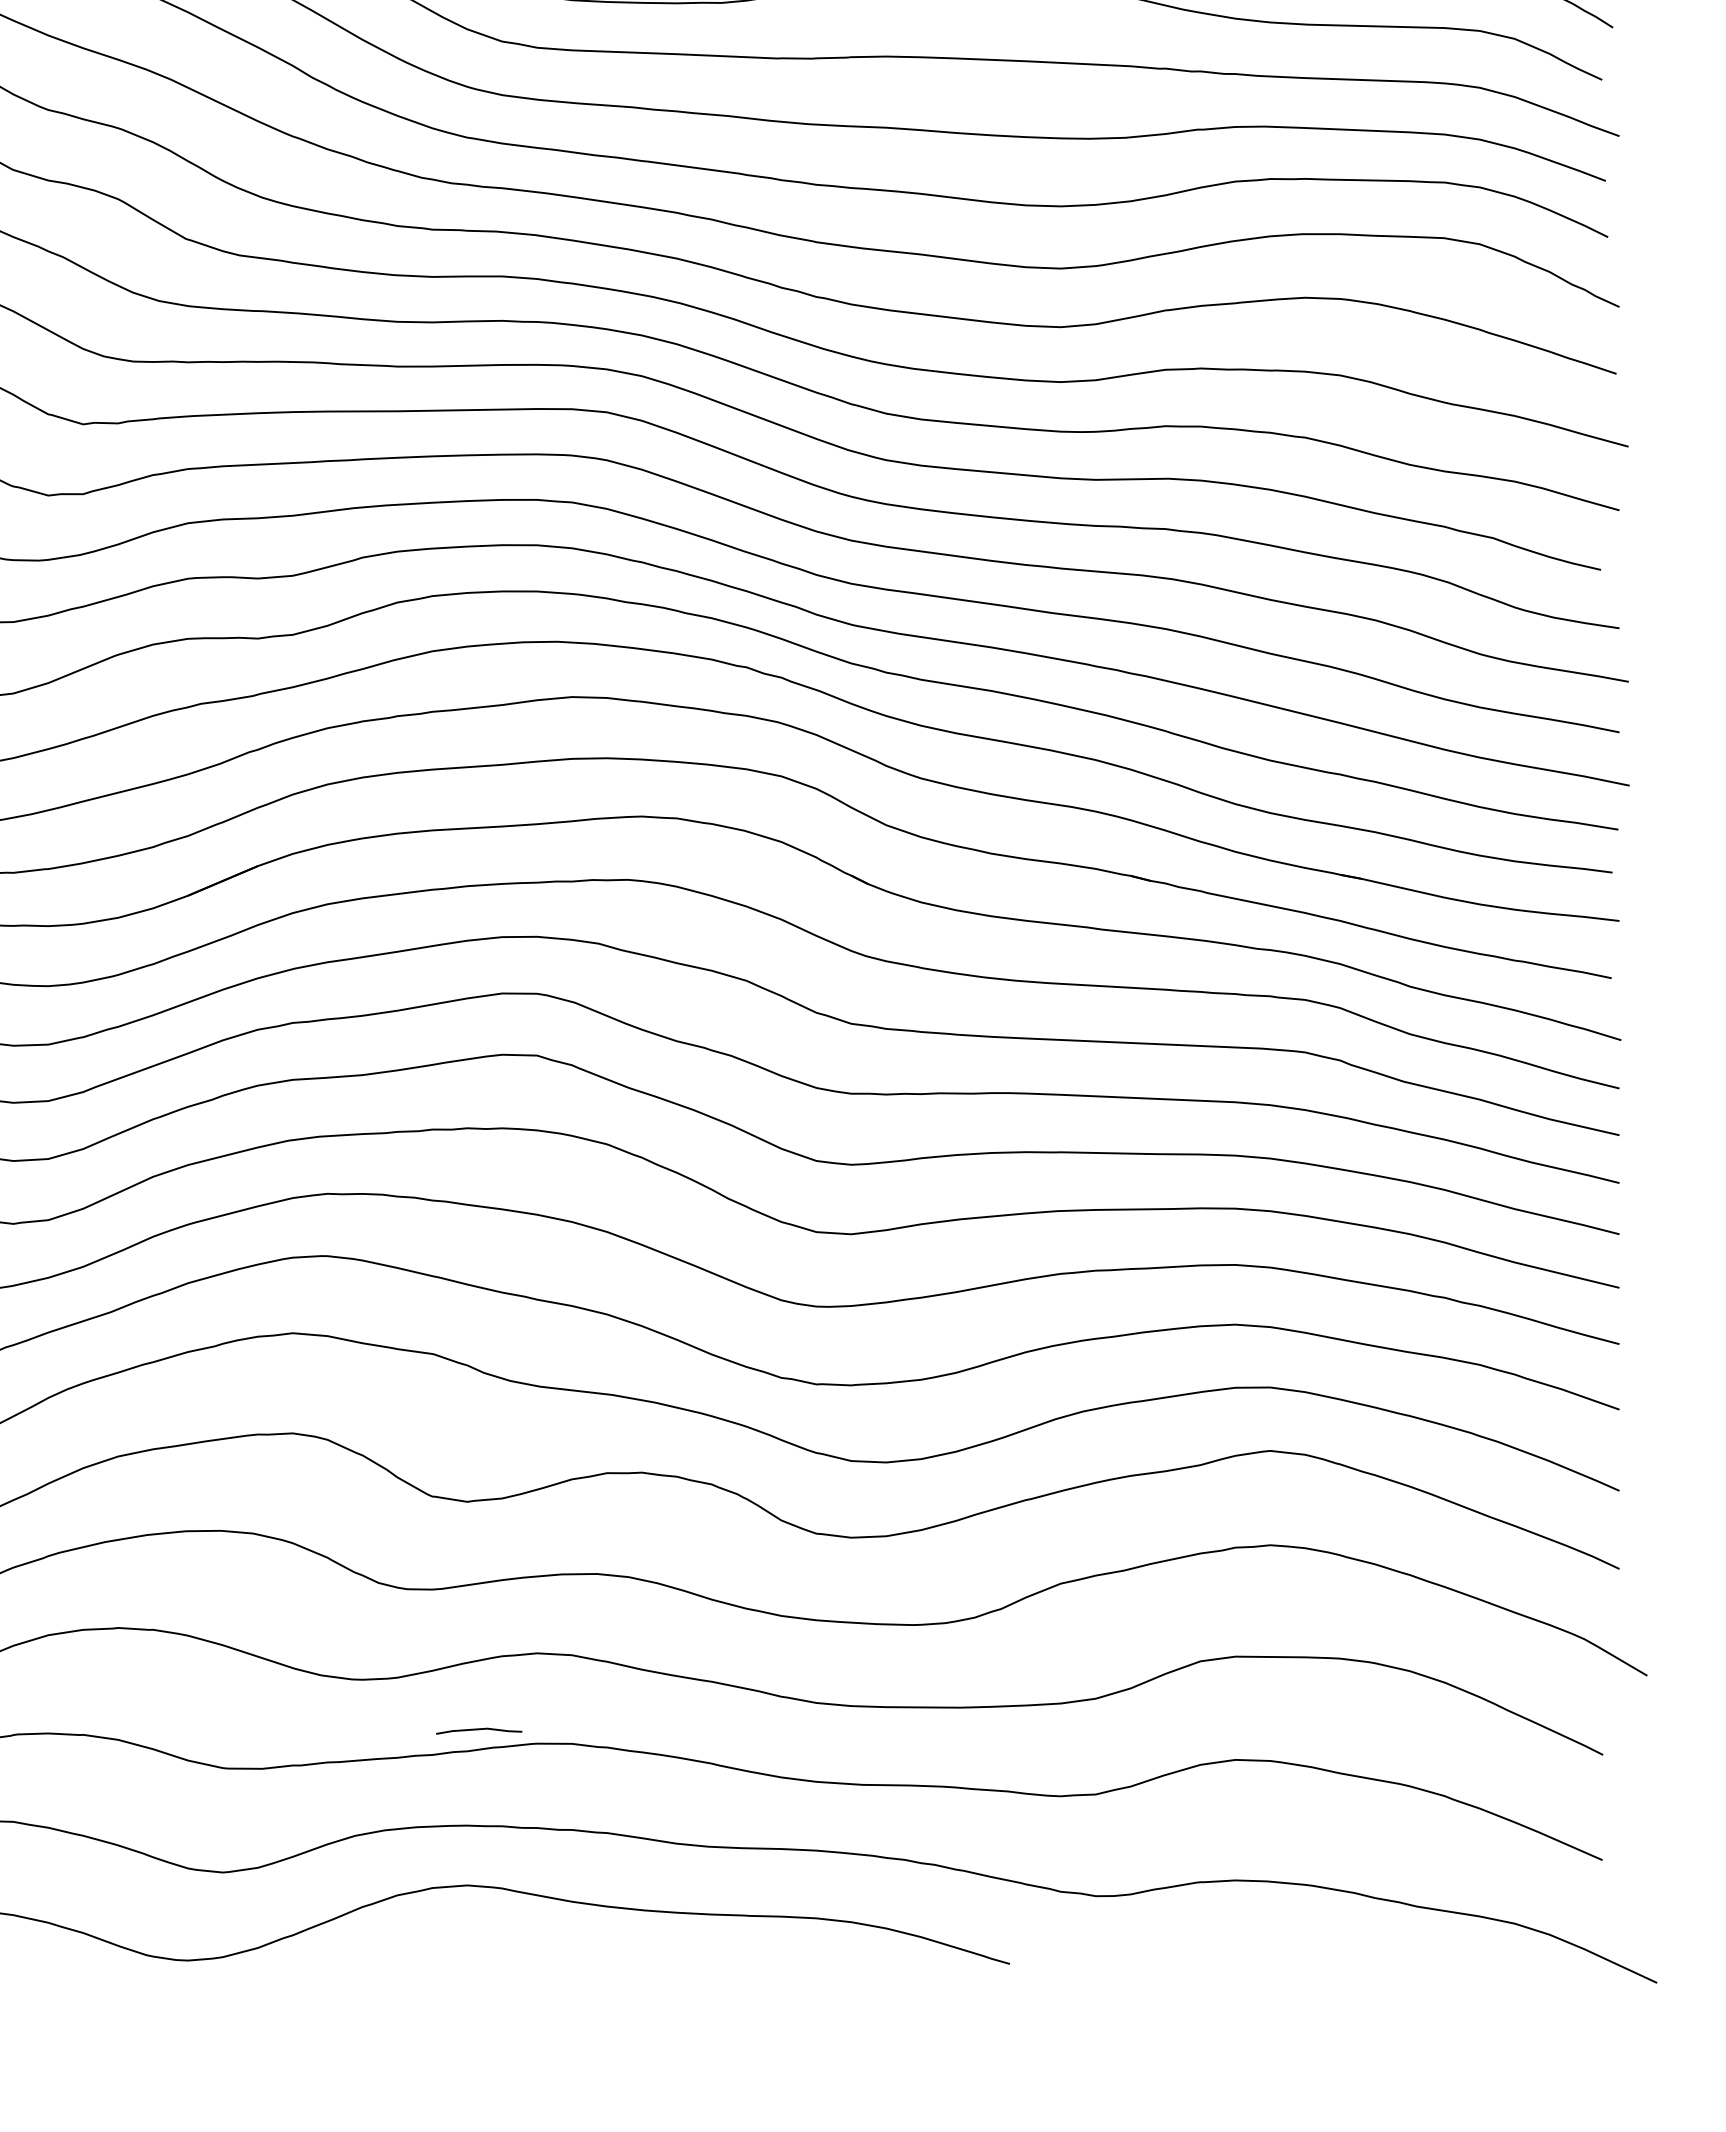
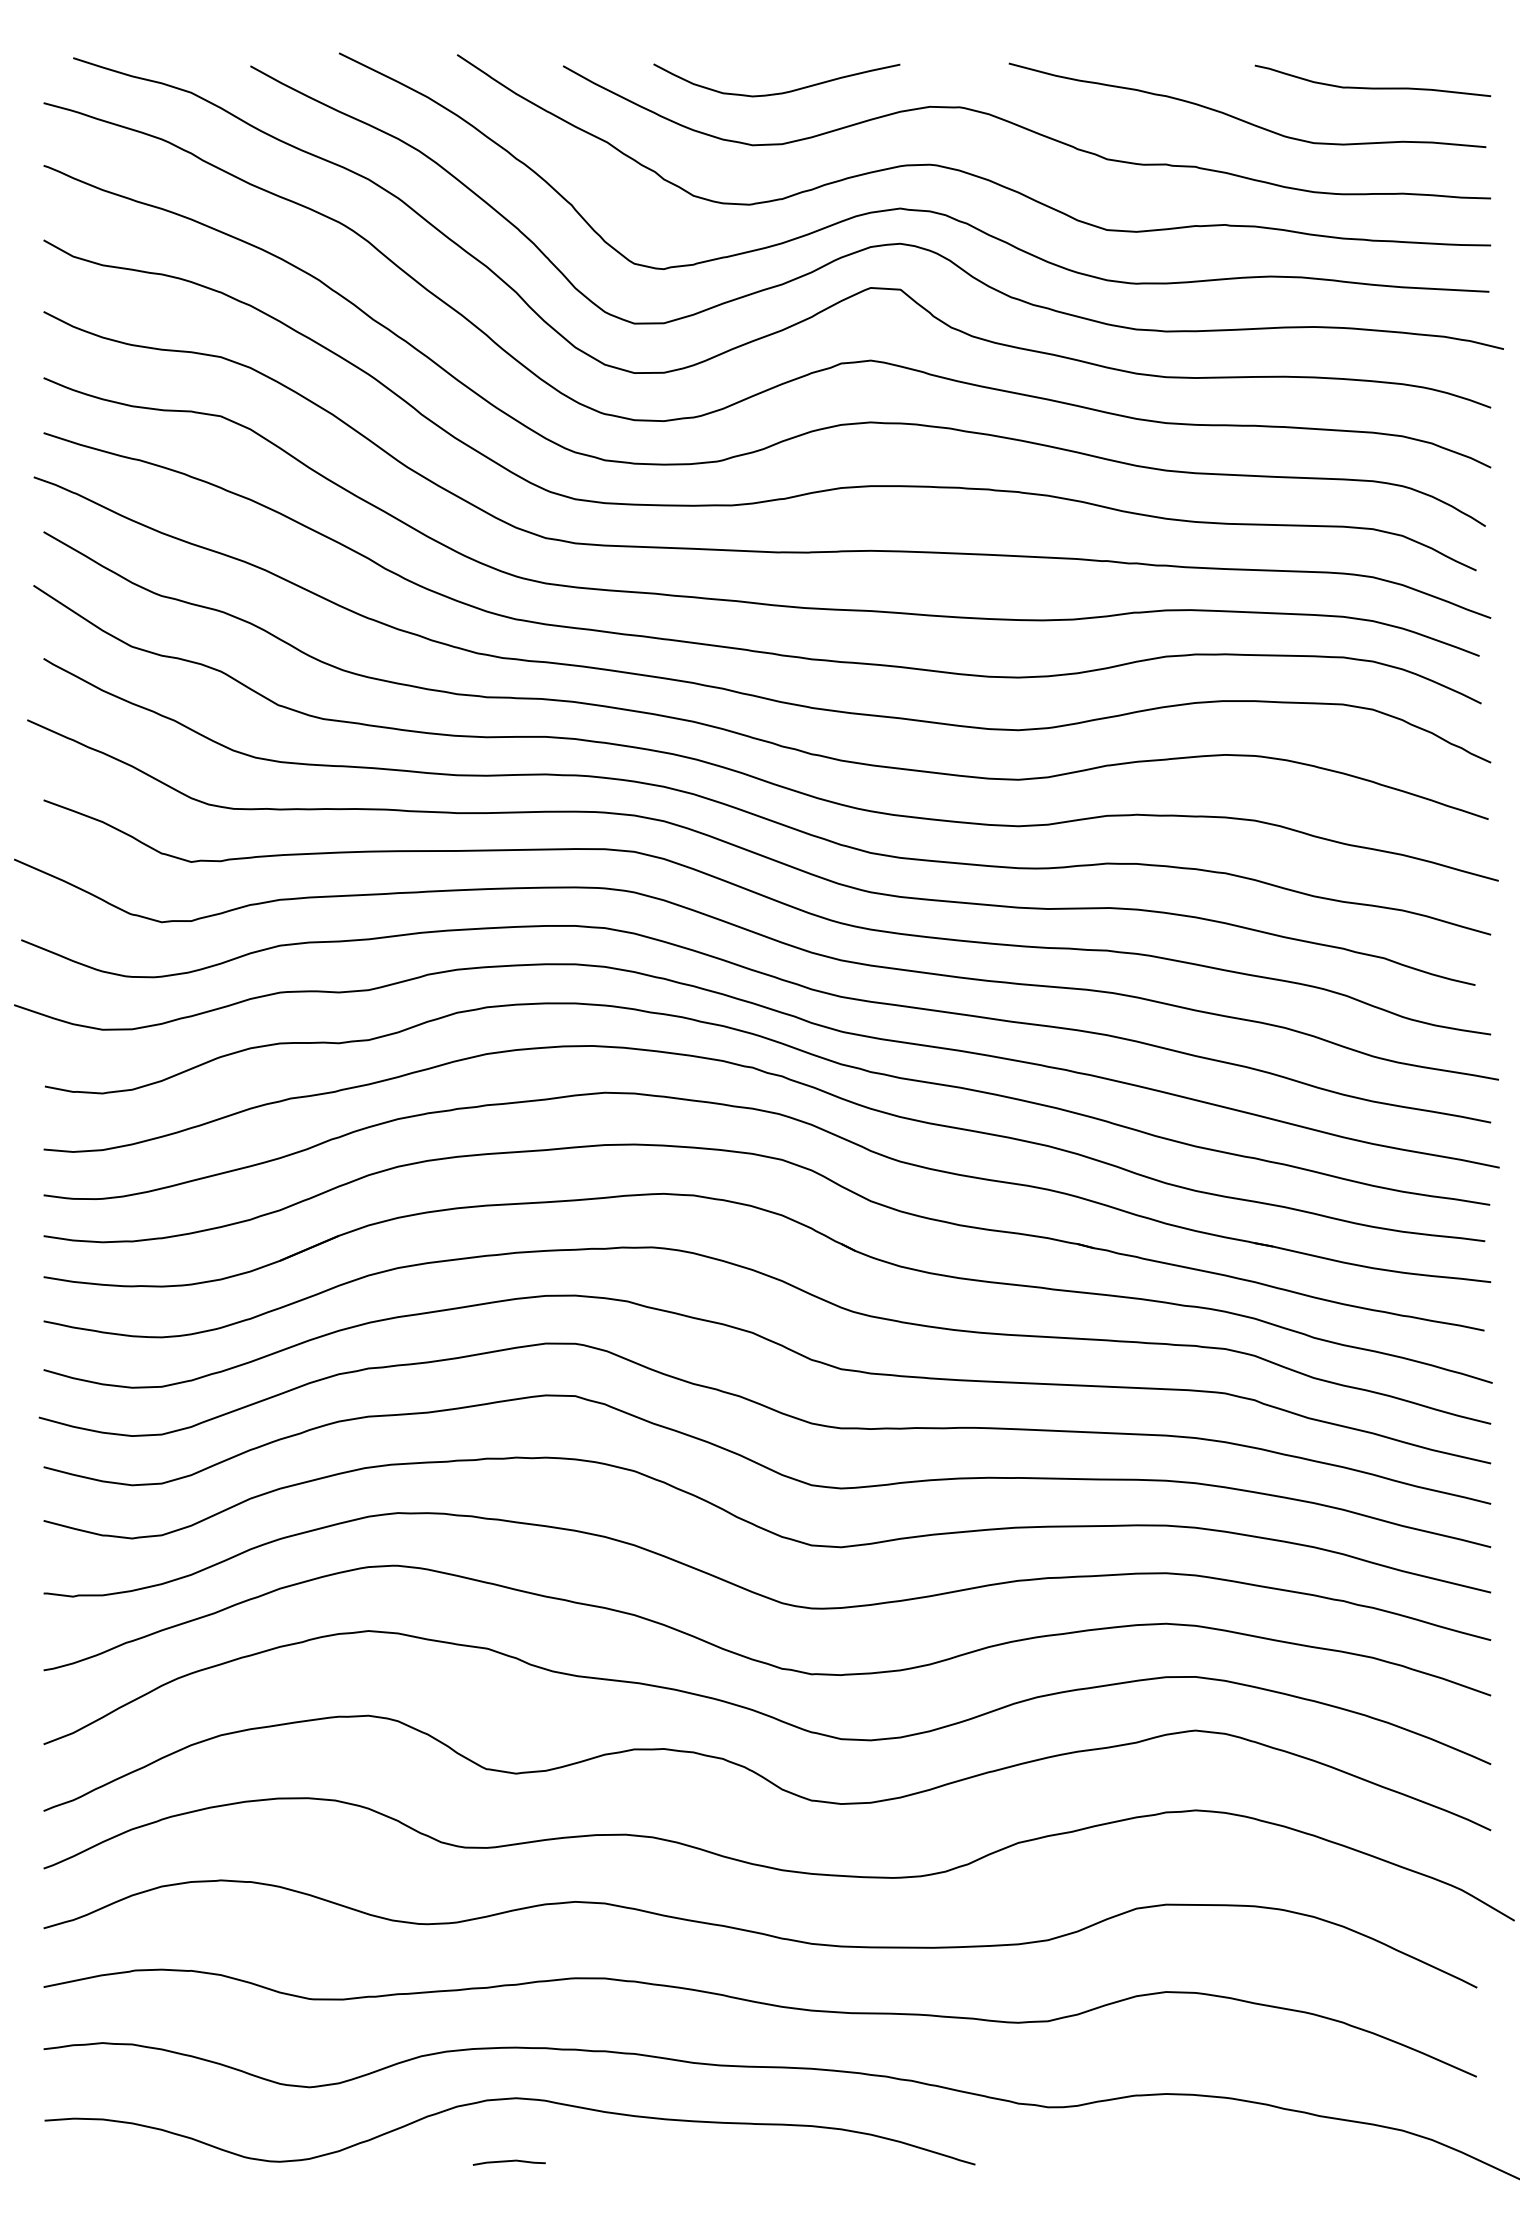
line: (478, 1729) -> (508, 2161), moved

